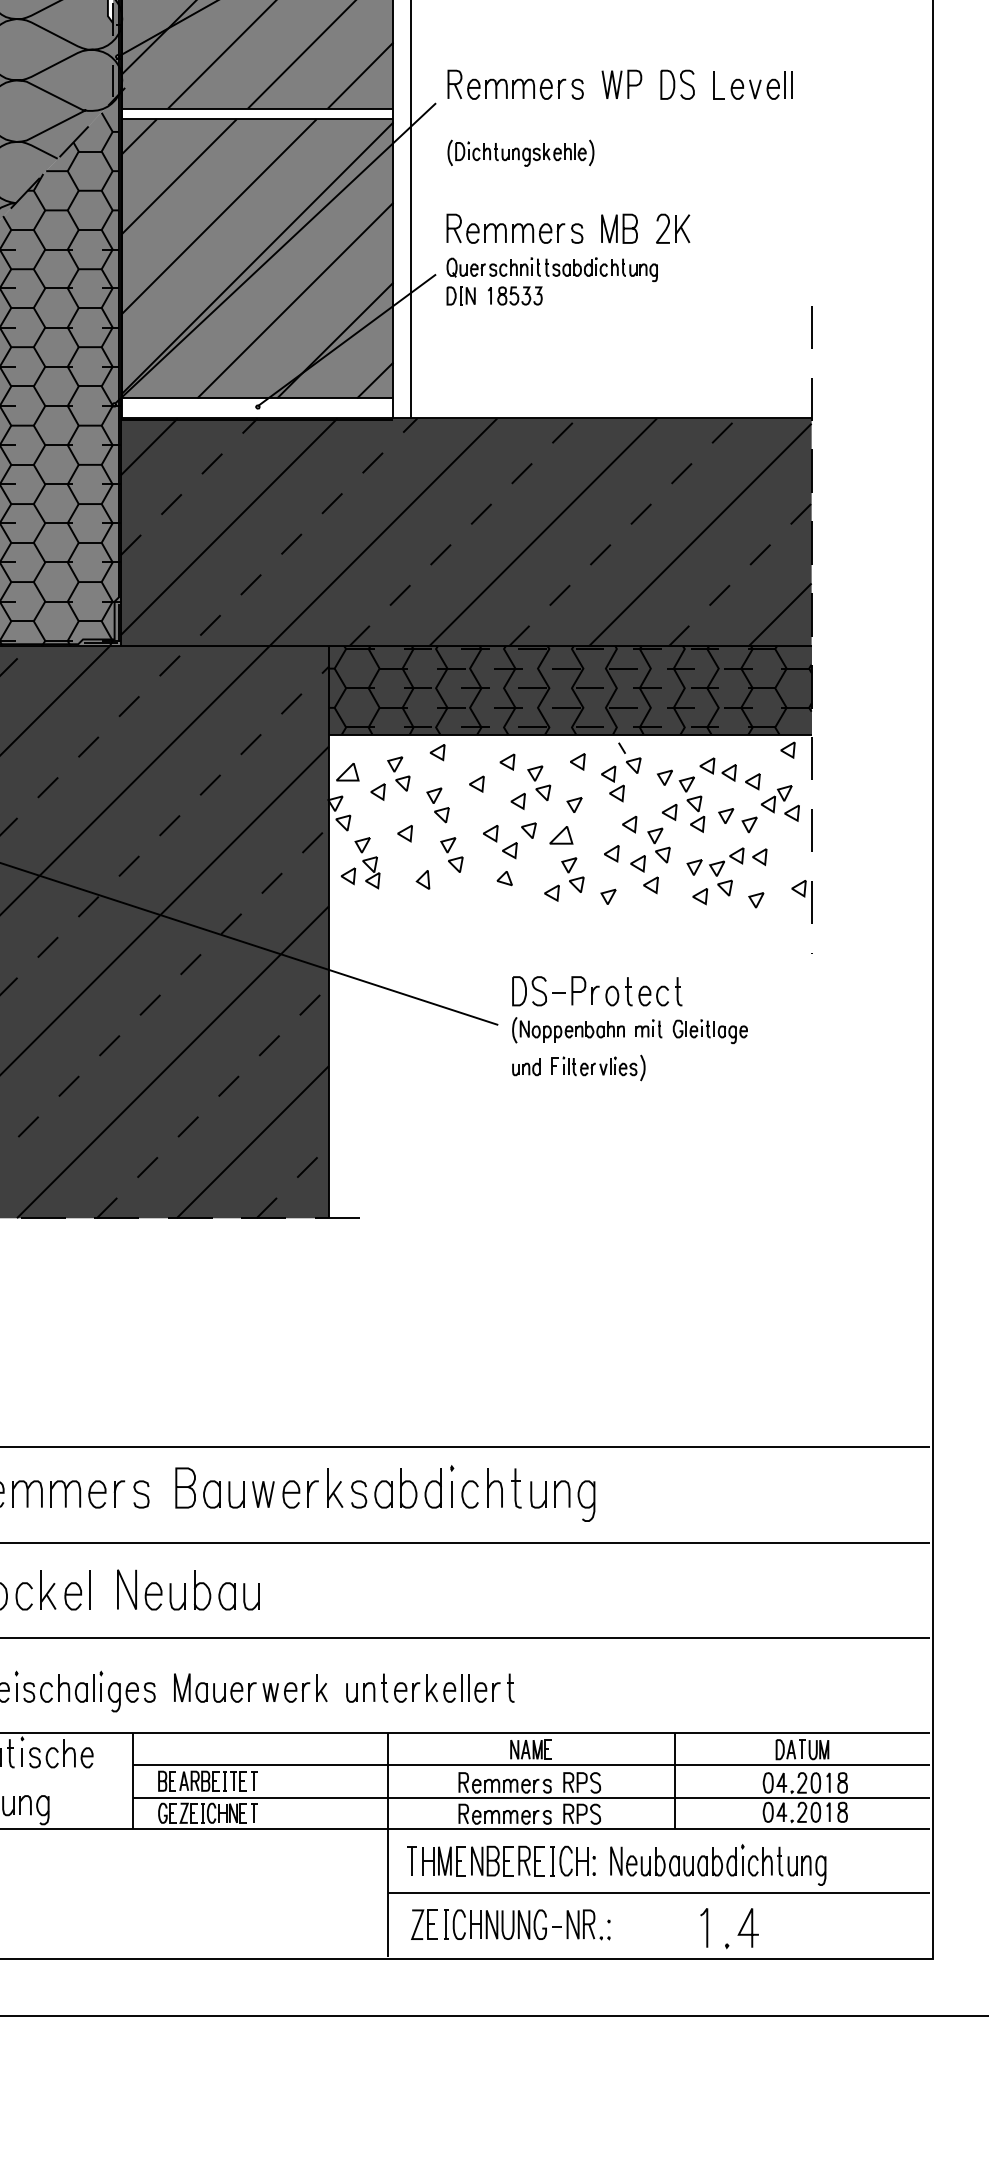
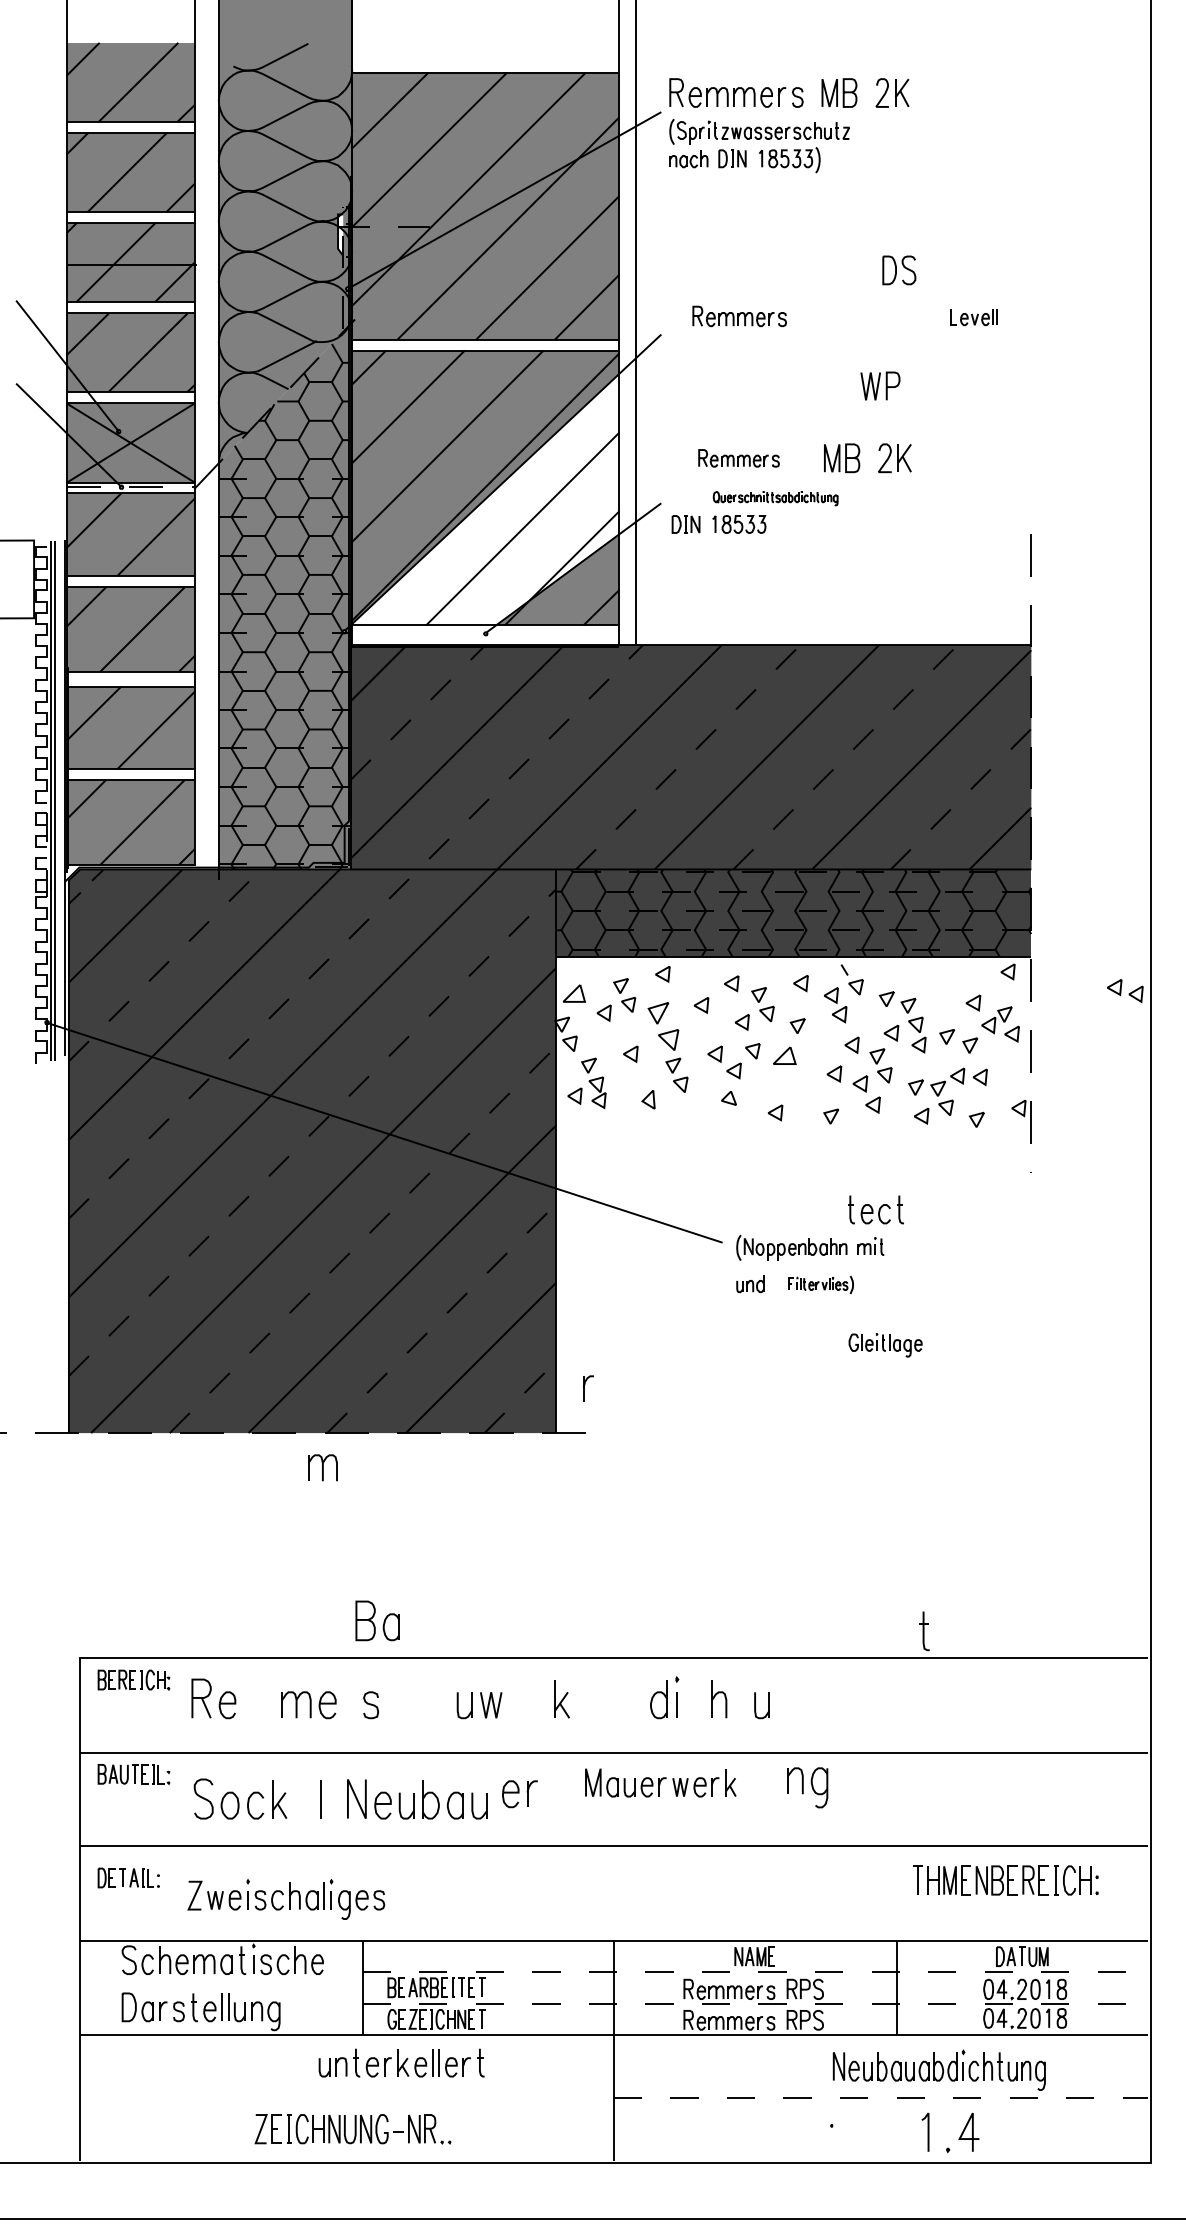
part: (621, 83) -> (880, 385), moved
part: (515, 84) -> (739, 316), size x0.7
part: (677, 84) -> (899, 270), moved
part: (752, 85) -> (973, 317), size x0.6
part: (520, 152) -> (744, 383), removed
part: (514, 229) -> (738, 458), size x0.6
part: (551, 269) -> (775, 498), size x0.6
fill: (257, 270) -> (485, 499), removed
part: (718, 769) -> (1125, 990), moved
part: (437, 804) -> (662, 1025), size x1.4
part: (572, 874) -> (795, 1094), removed
part: (565, 991) -> (788, 1209), removed
part: (710, 1031) -> (885, 1345), moved
part: (597, 1067) -> (820, 1284), size x0.7
part: (197, 1487) -> (377, 1620), moved
part: (383, 1488) -> (609, 1699), removed
part: (516, 1488) -> (924, 1631), moved
part: (27, 1493) -> (322, 1467), moved
part: (119, 1493) -> (588, 1388), moved
part: (300, 1494) -> (519, 1794), moved
curve: (463, 1494) -> (688, 1705), removed
part: (574, 1500) -> (807, 1787), moved
part: (72, 1596) -> (303, 1805), removed
part: (250, 1687) -> (660, 1782), moved
part: (430, 1687) -> (401, 2062), moved
line: (531, 1765) -> (755, 1972), solid -> dashed
line: (531, 1797) -> (755, 2003), solid -> dashed
part: (501, 1861) -> (1005, 1880), moved
line: (659, 1893) -> (881, 2098), solid -> dashed
part: (510, 1925) -> (352, 2129), moved

